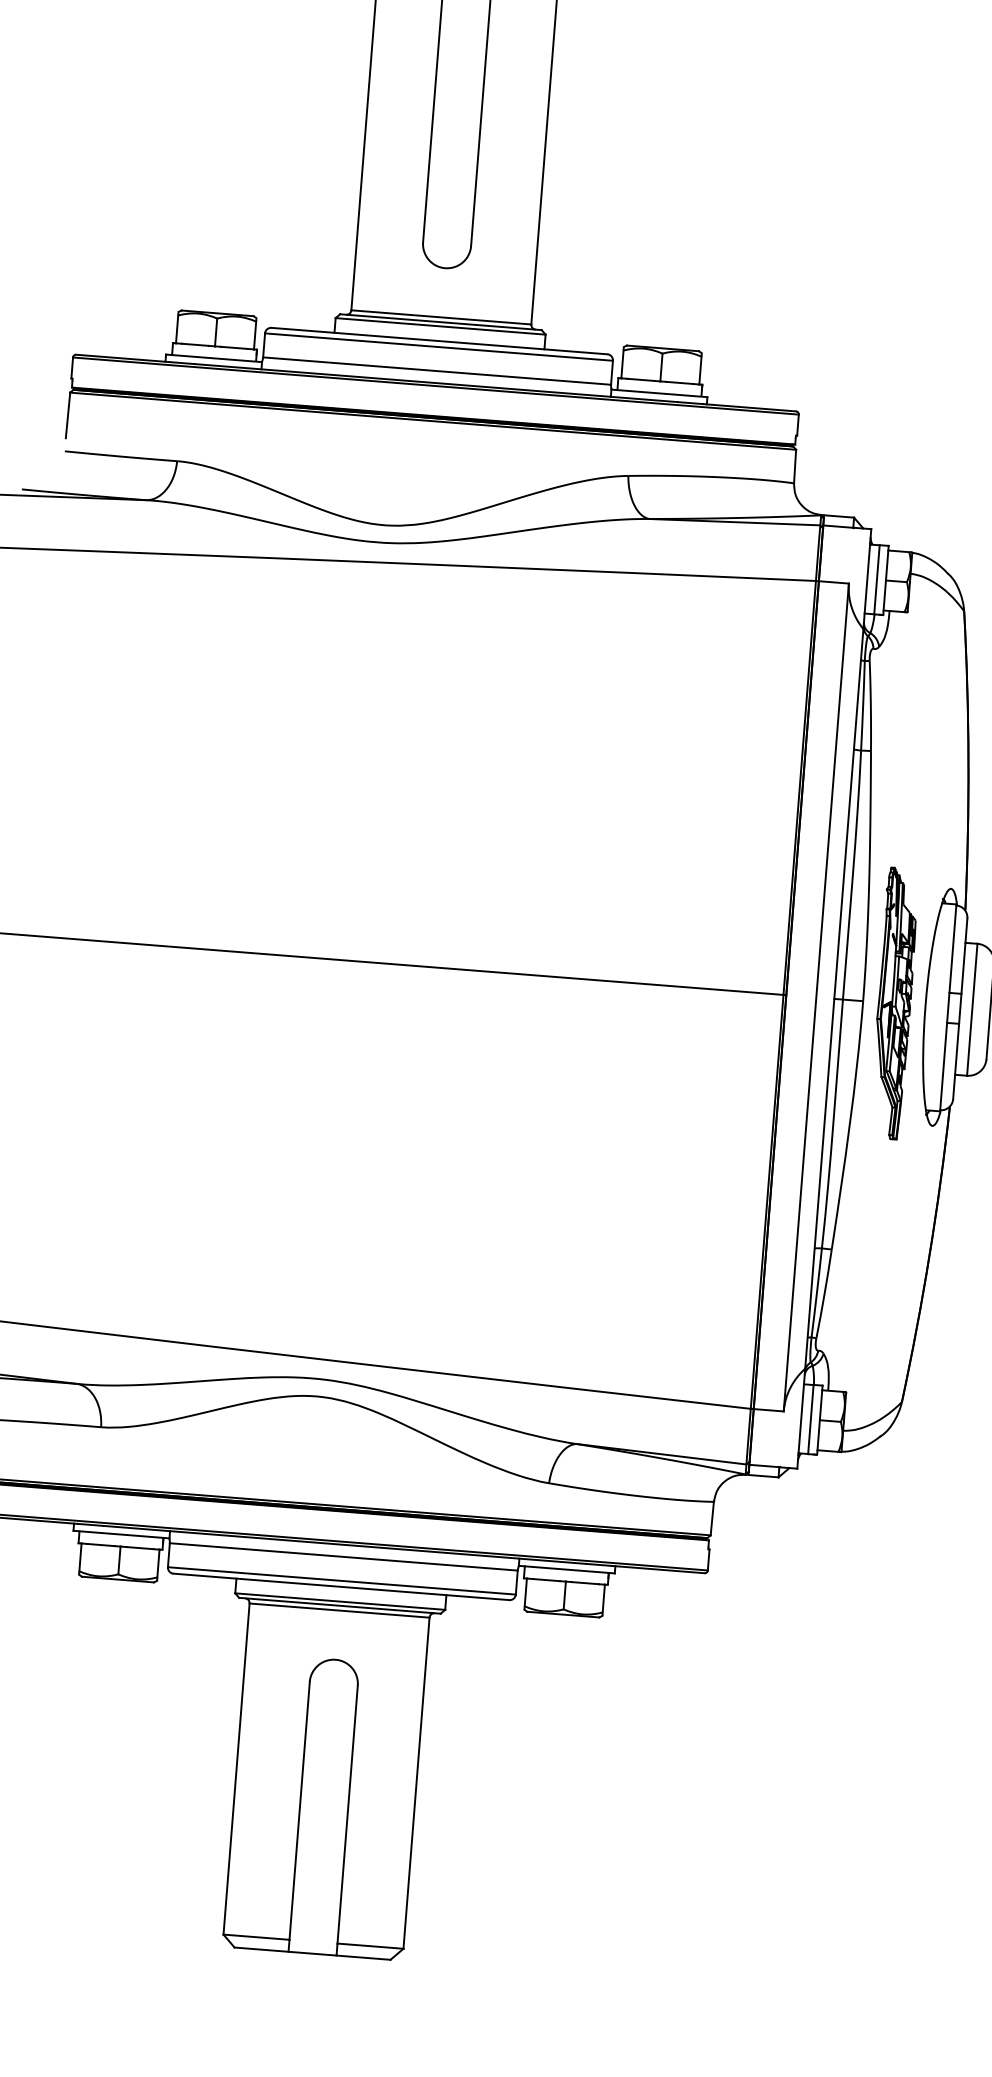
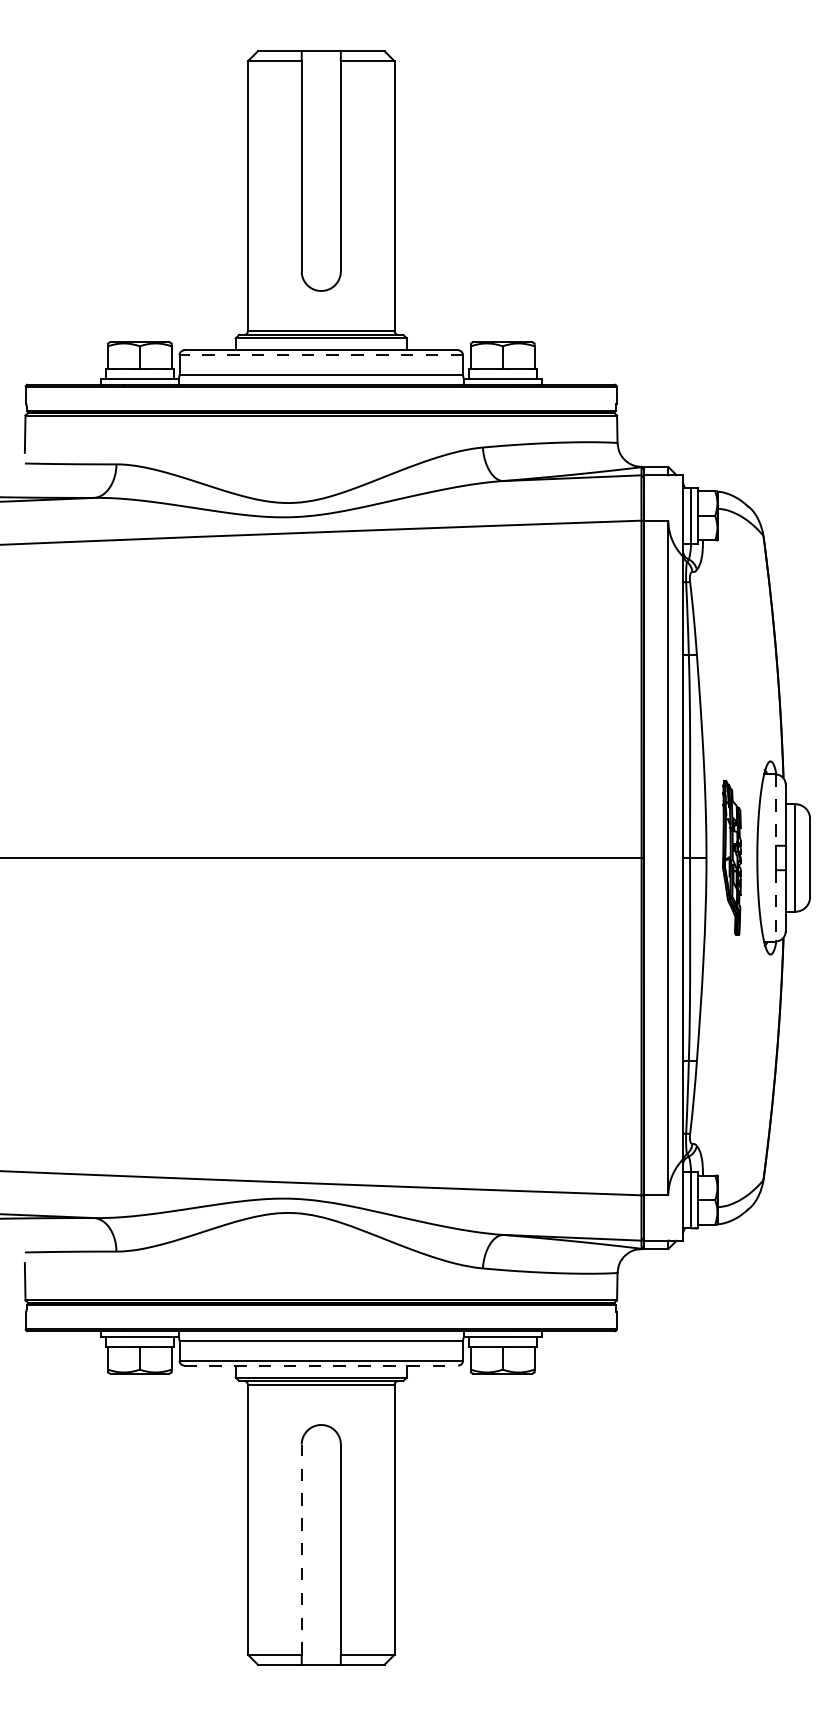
line: (439, 347) -> (321, 355), solid -> dashed
line: (952, 949) -> (775, 810), solid -> dashed
part: (893, 1003) -> (731, 857), size x0.7
line: (943, 1066) -> (775, 905), solid -> dashed
line: (341, 1586) -> (321, 1365), solid -> dashed
line: (299, 1810) -> (301, 1549), solid -> dashed

